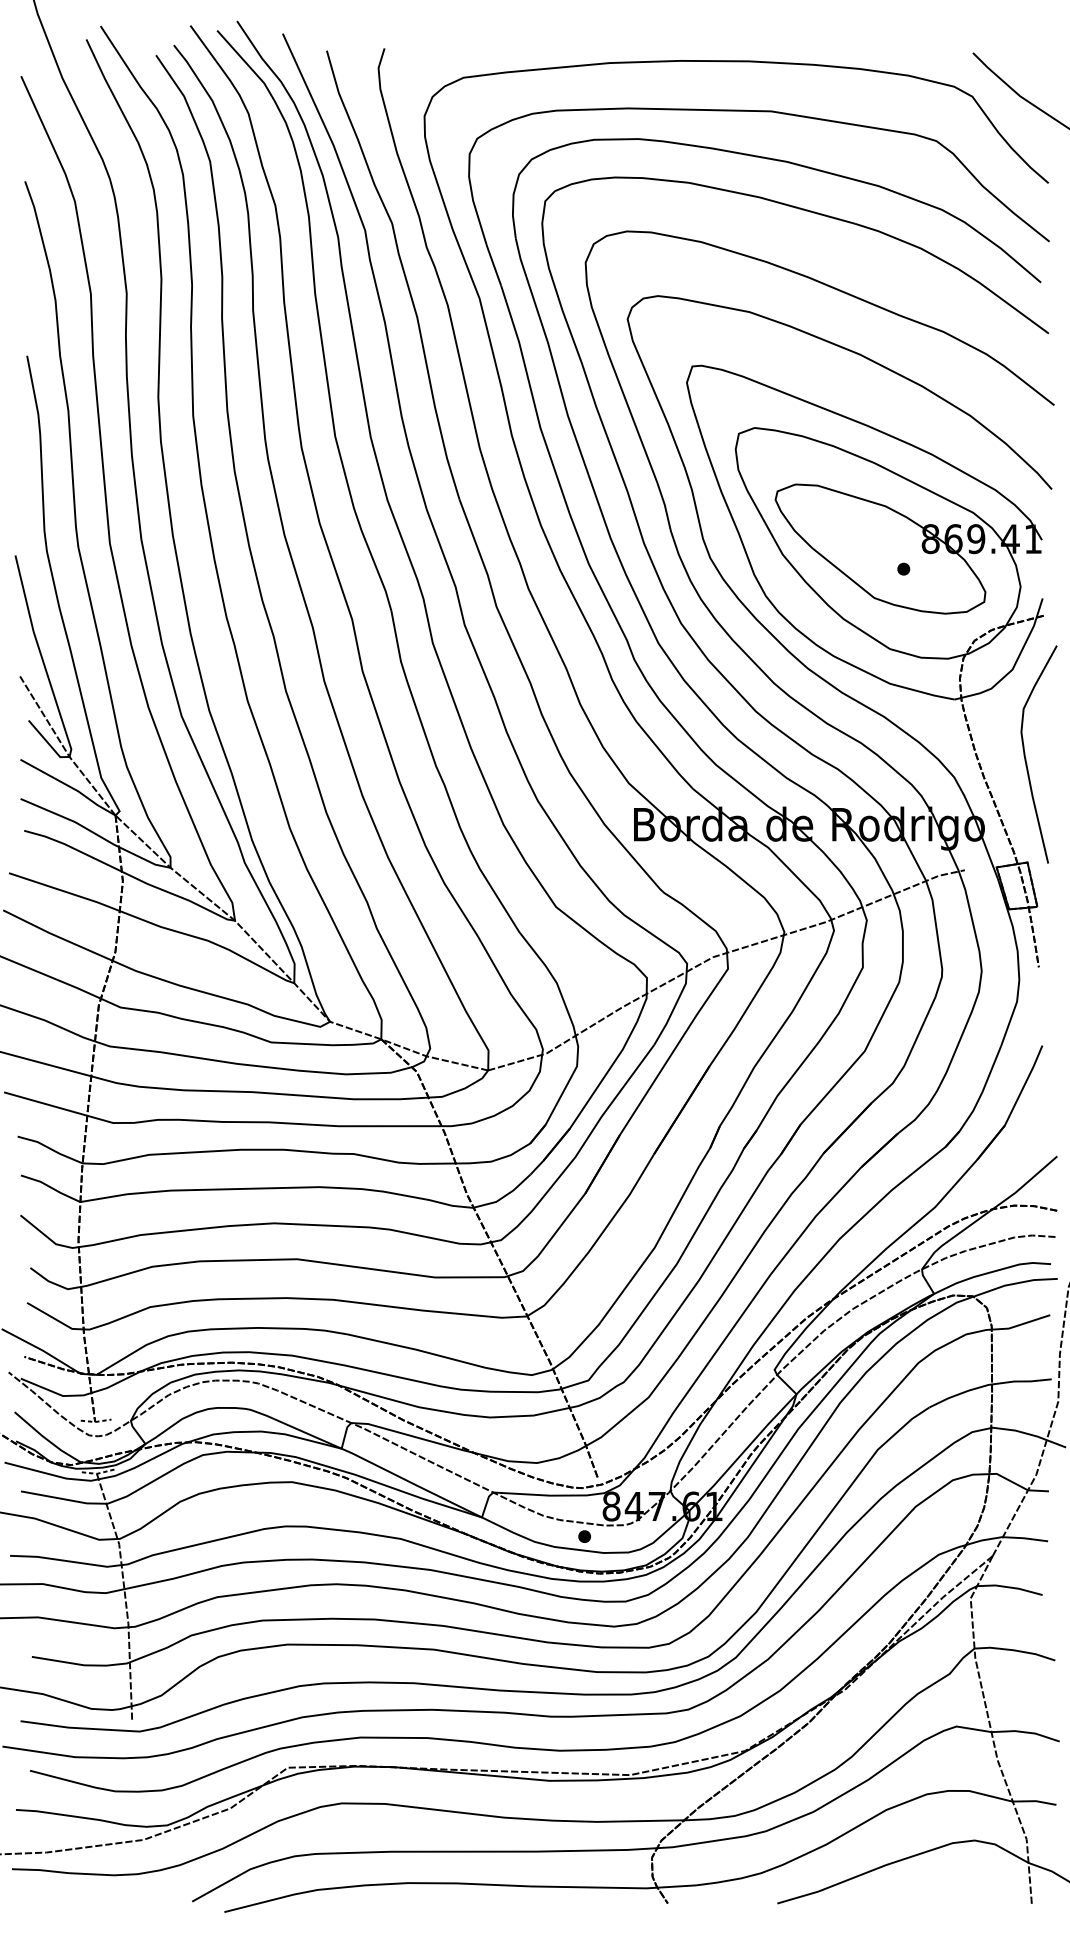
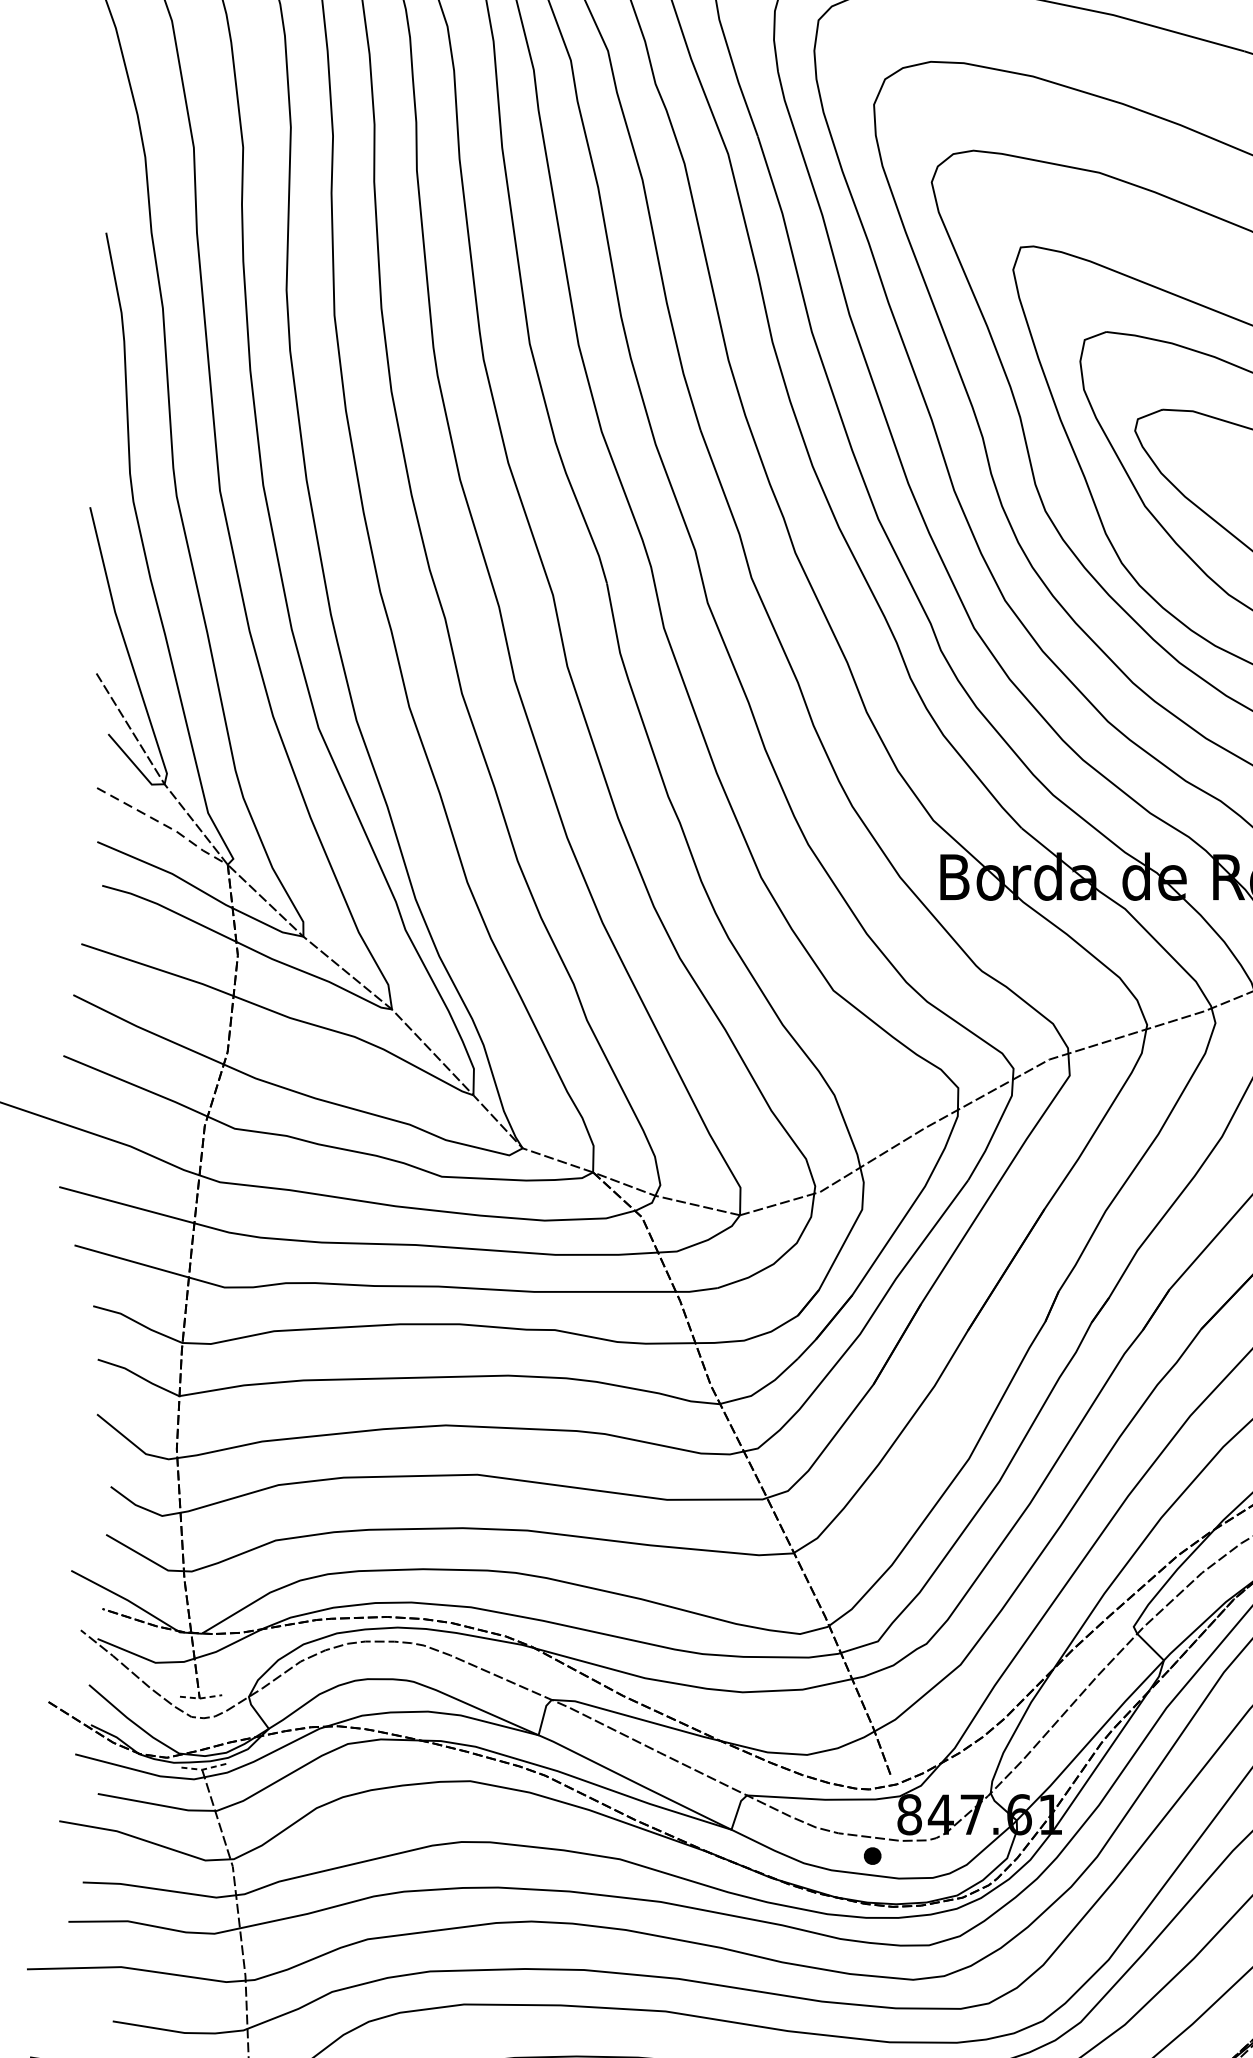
line: (70, 787) -> (165, 826), solid -> dashed

